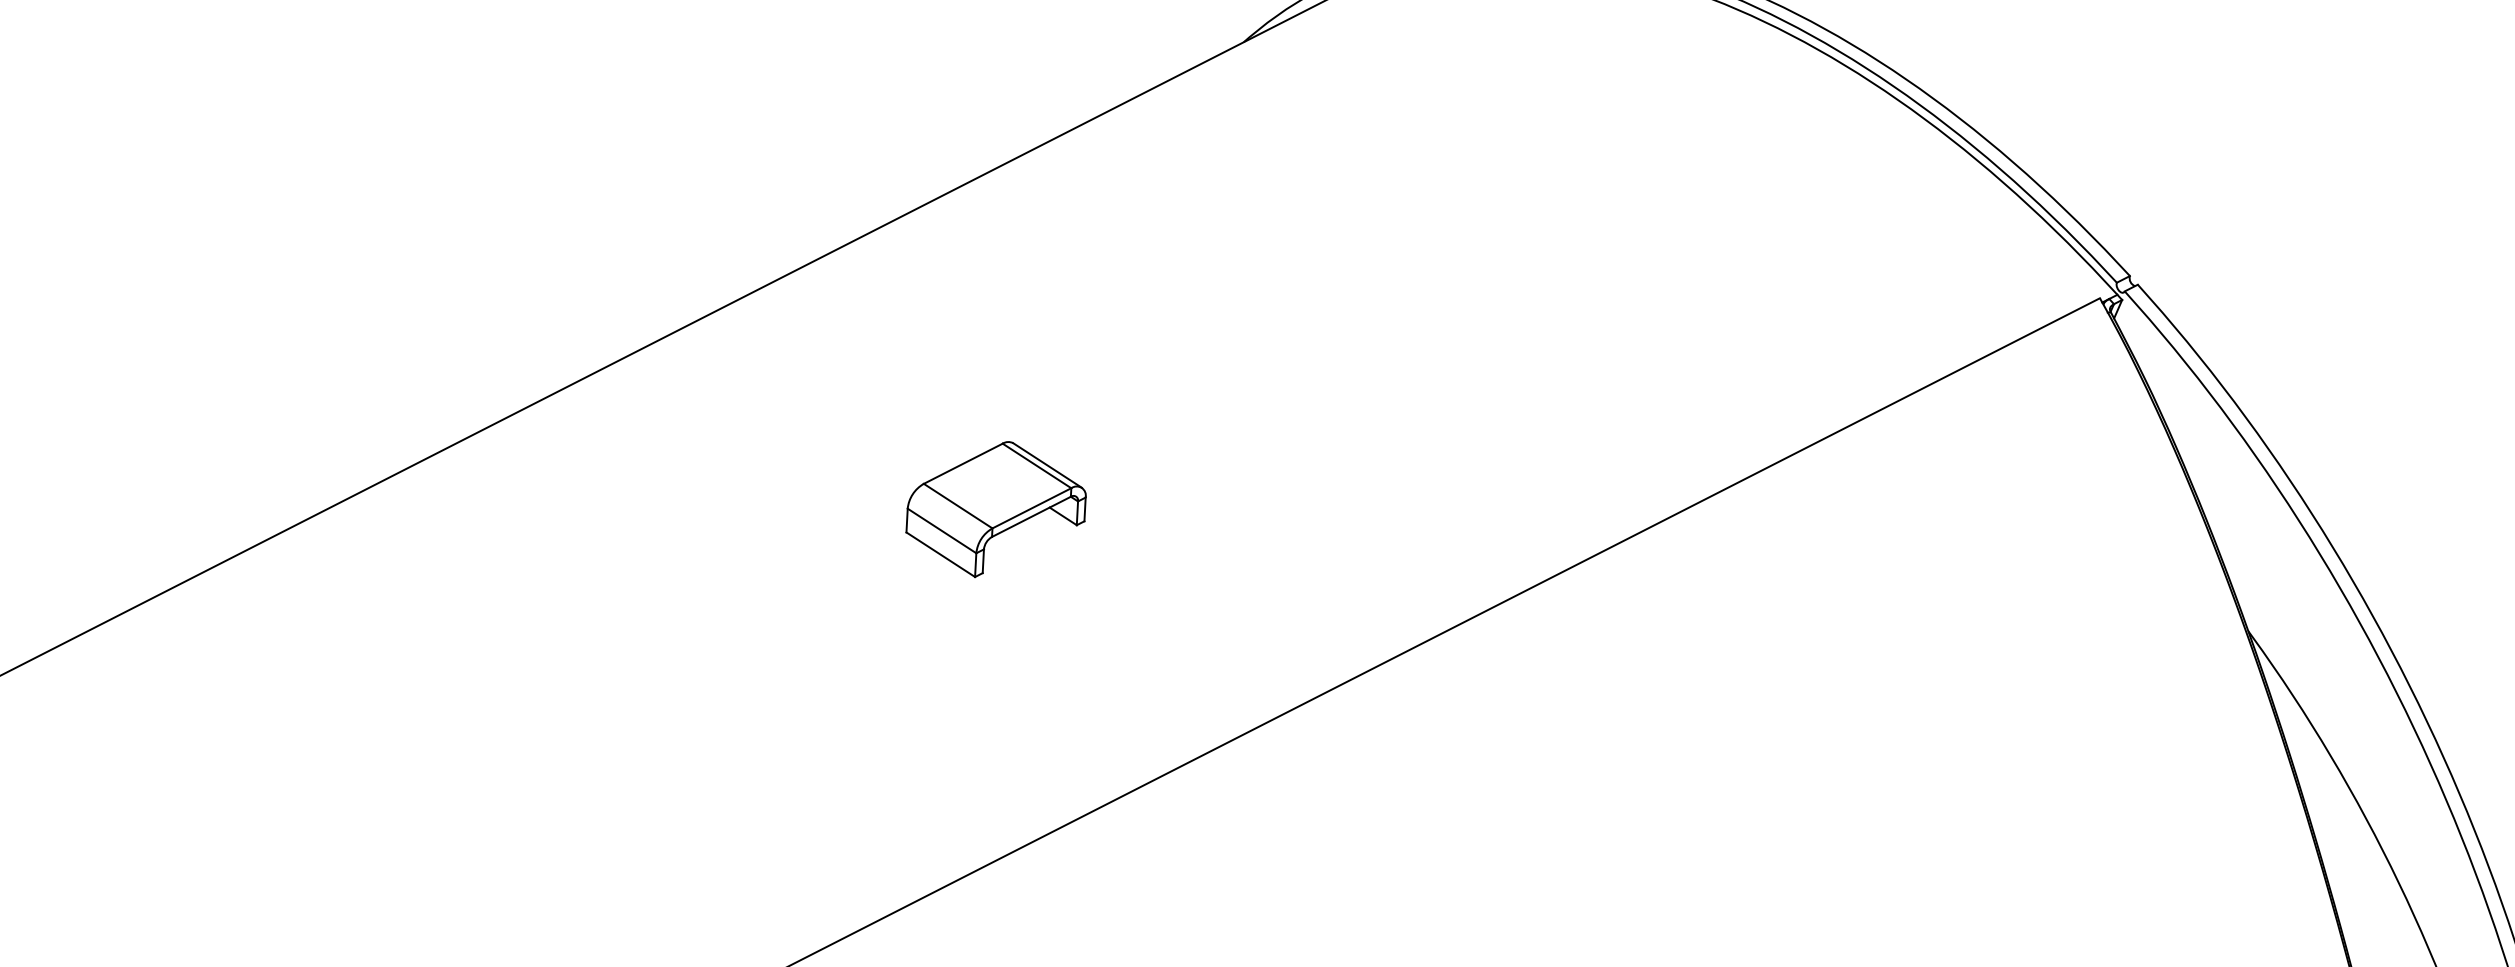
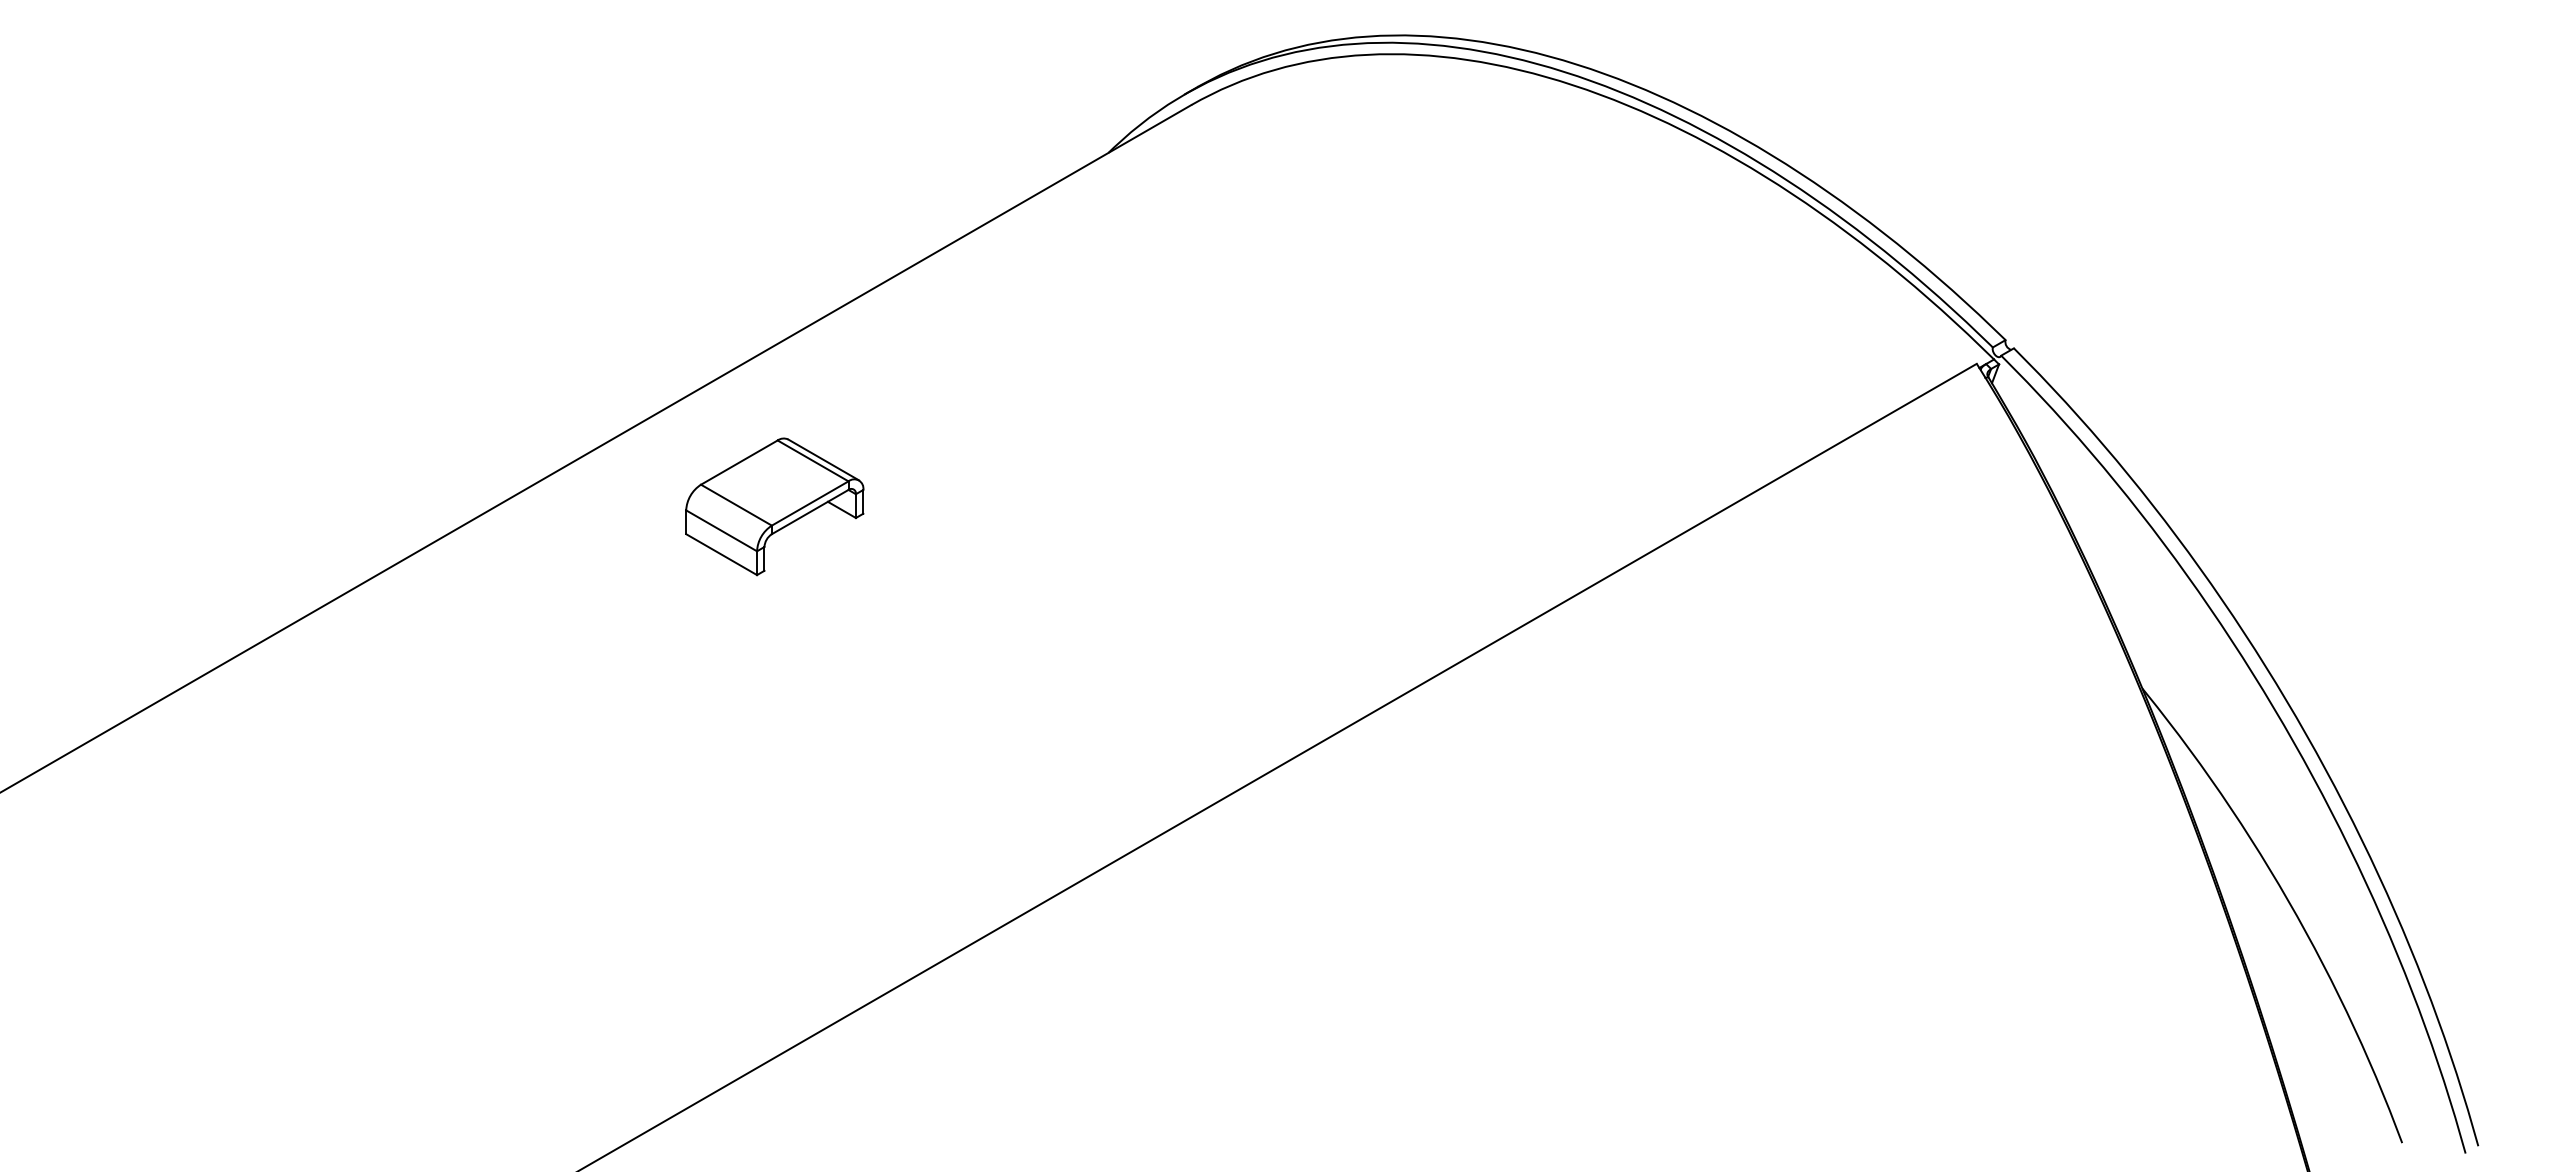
part: (996, 509) -> (774, 506), moved

